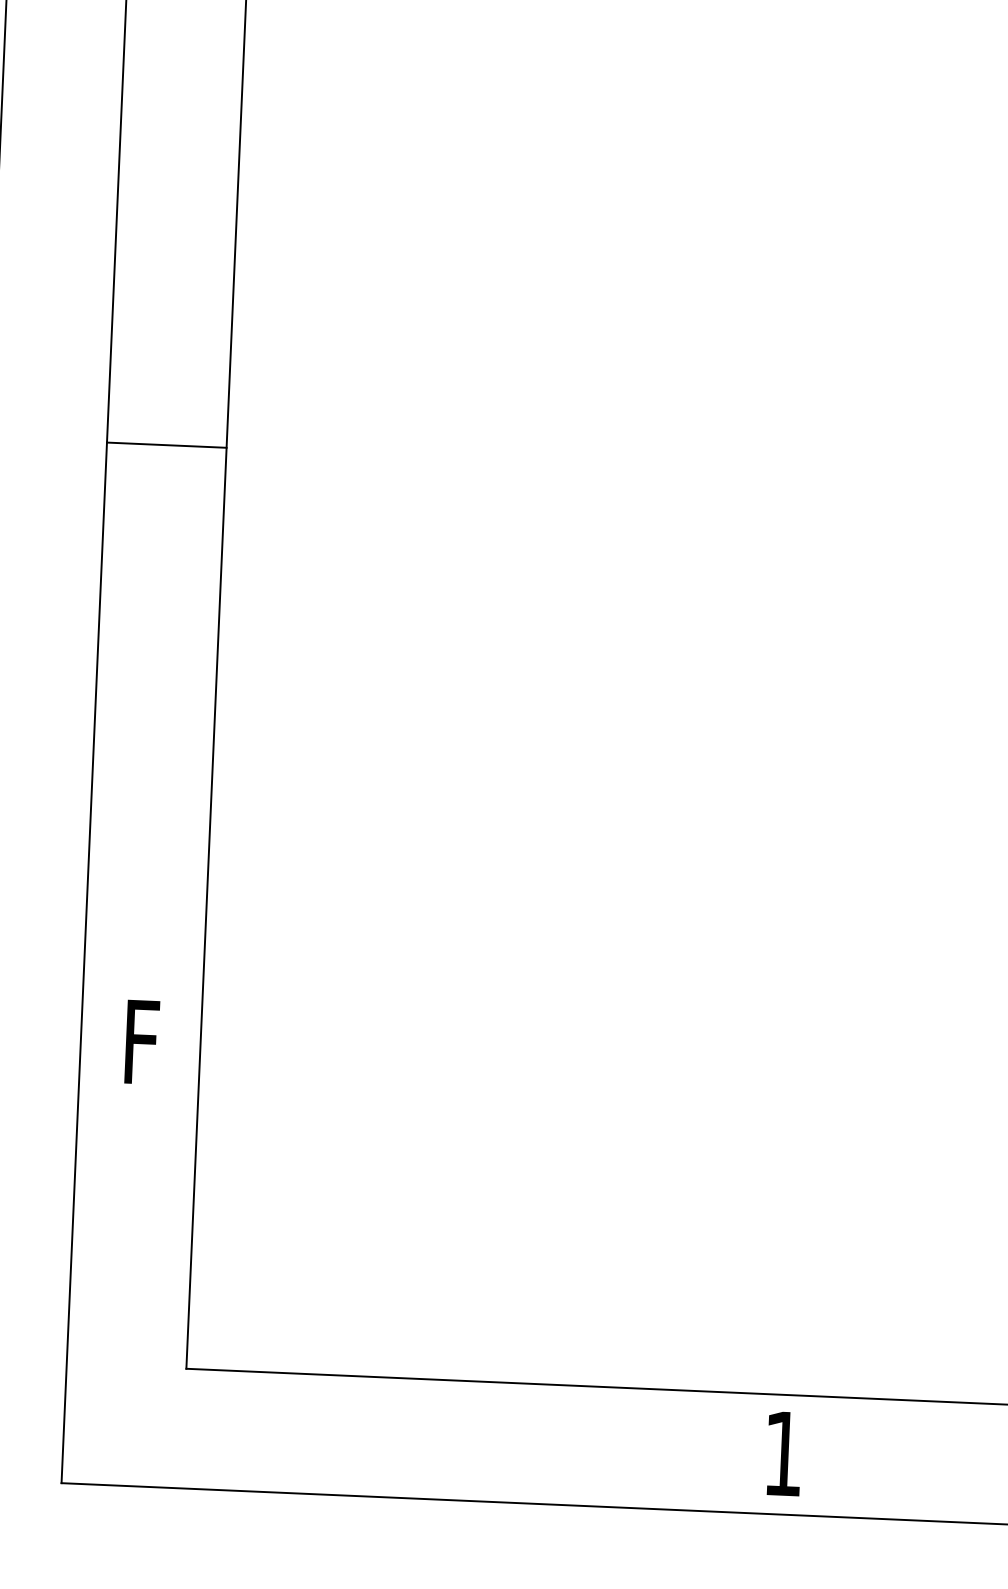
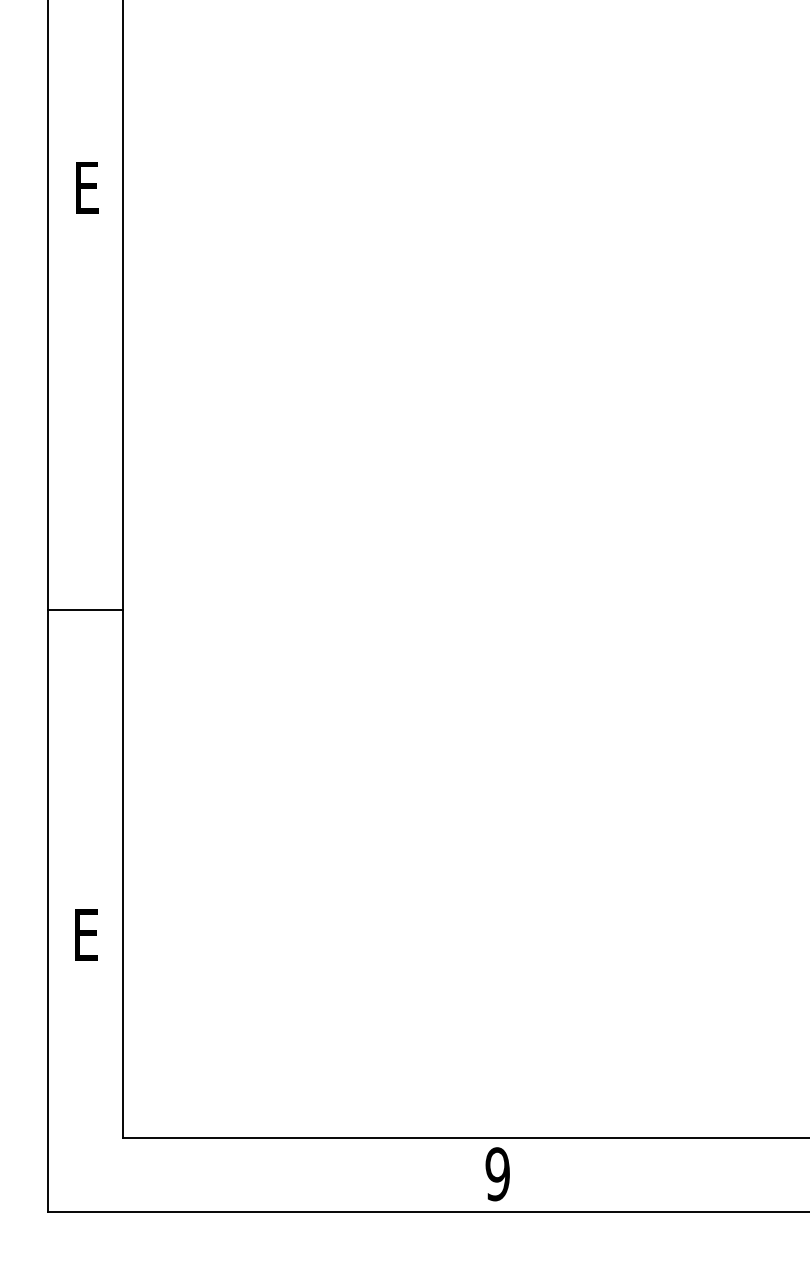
line: (166, 445) -> (85, 610), moved
text: (141, 1041) -> (86, 934), F -> E
text: (782, 1454) -> (497, 1174), 1 -> 9

